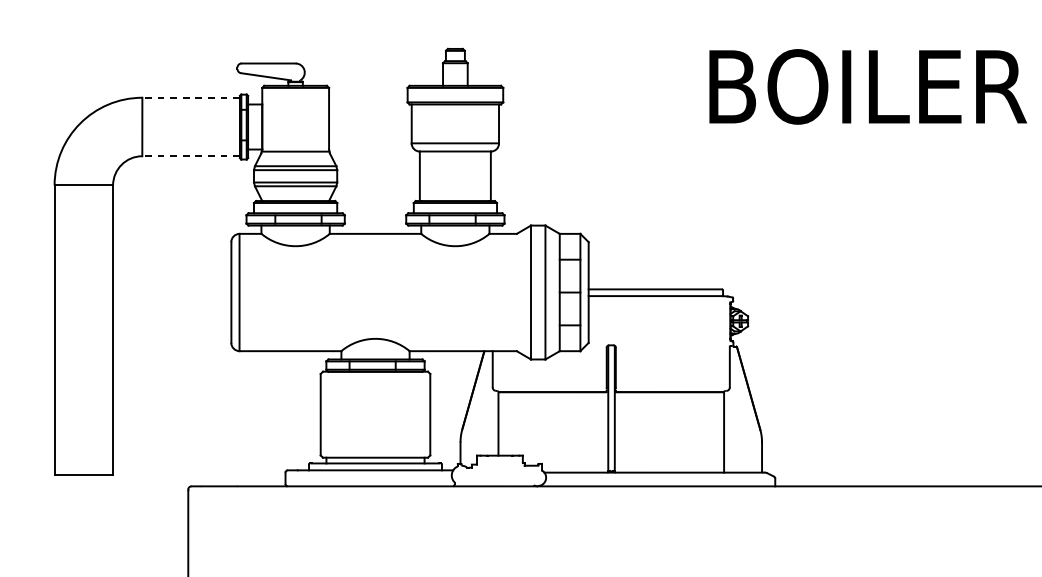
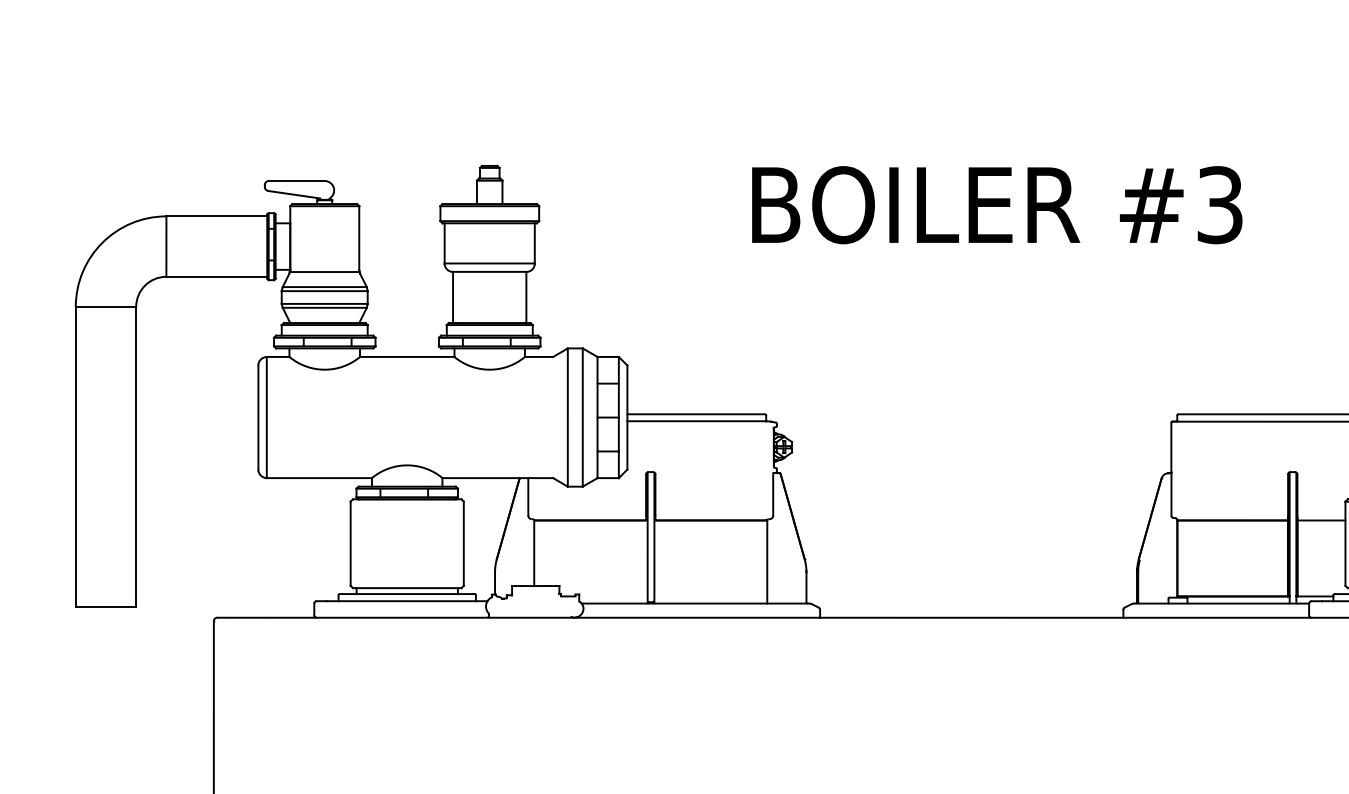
line: (190, 97) -> (216, 216), dashed -> solid
line: (190, 155) -> (216, 276), dashed -> solid

